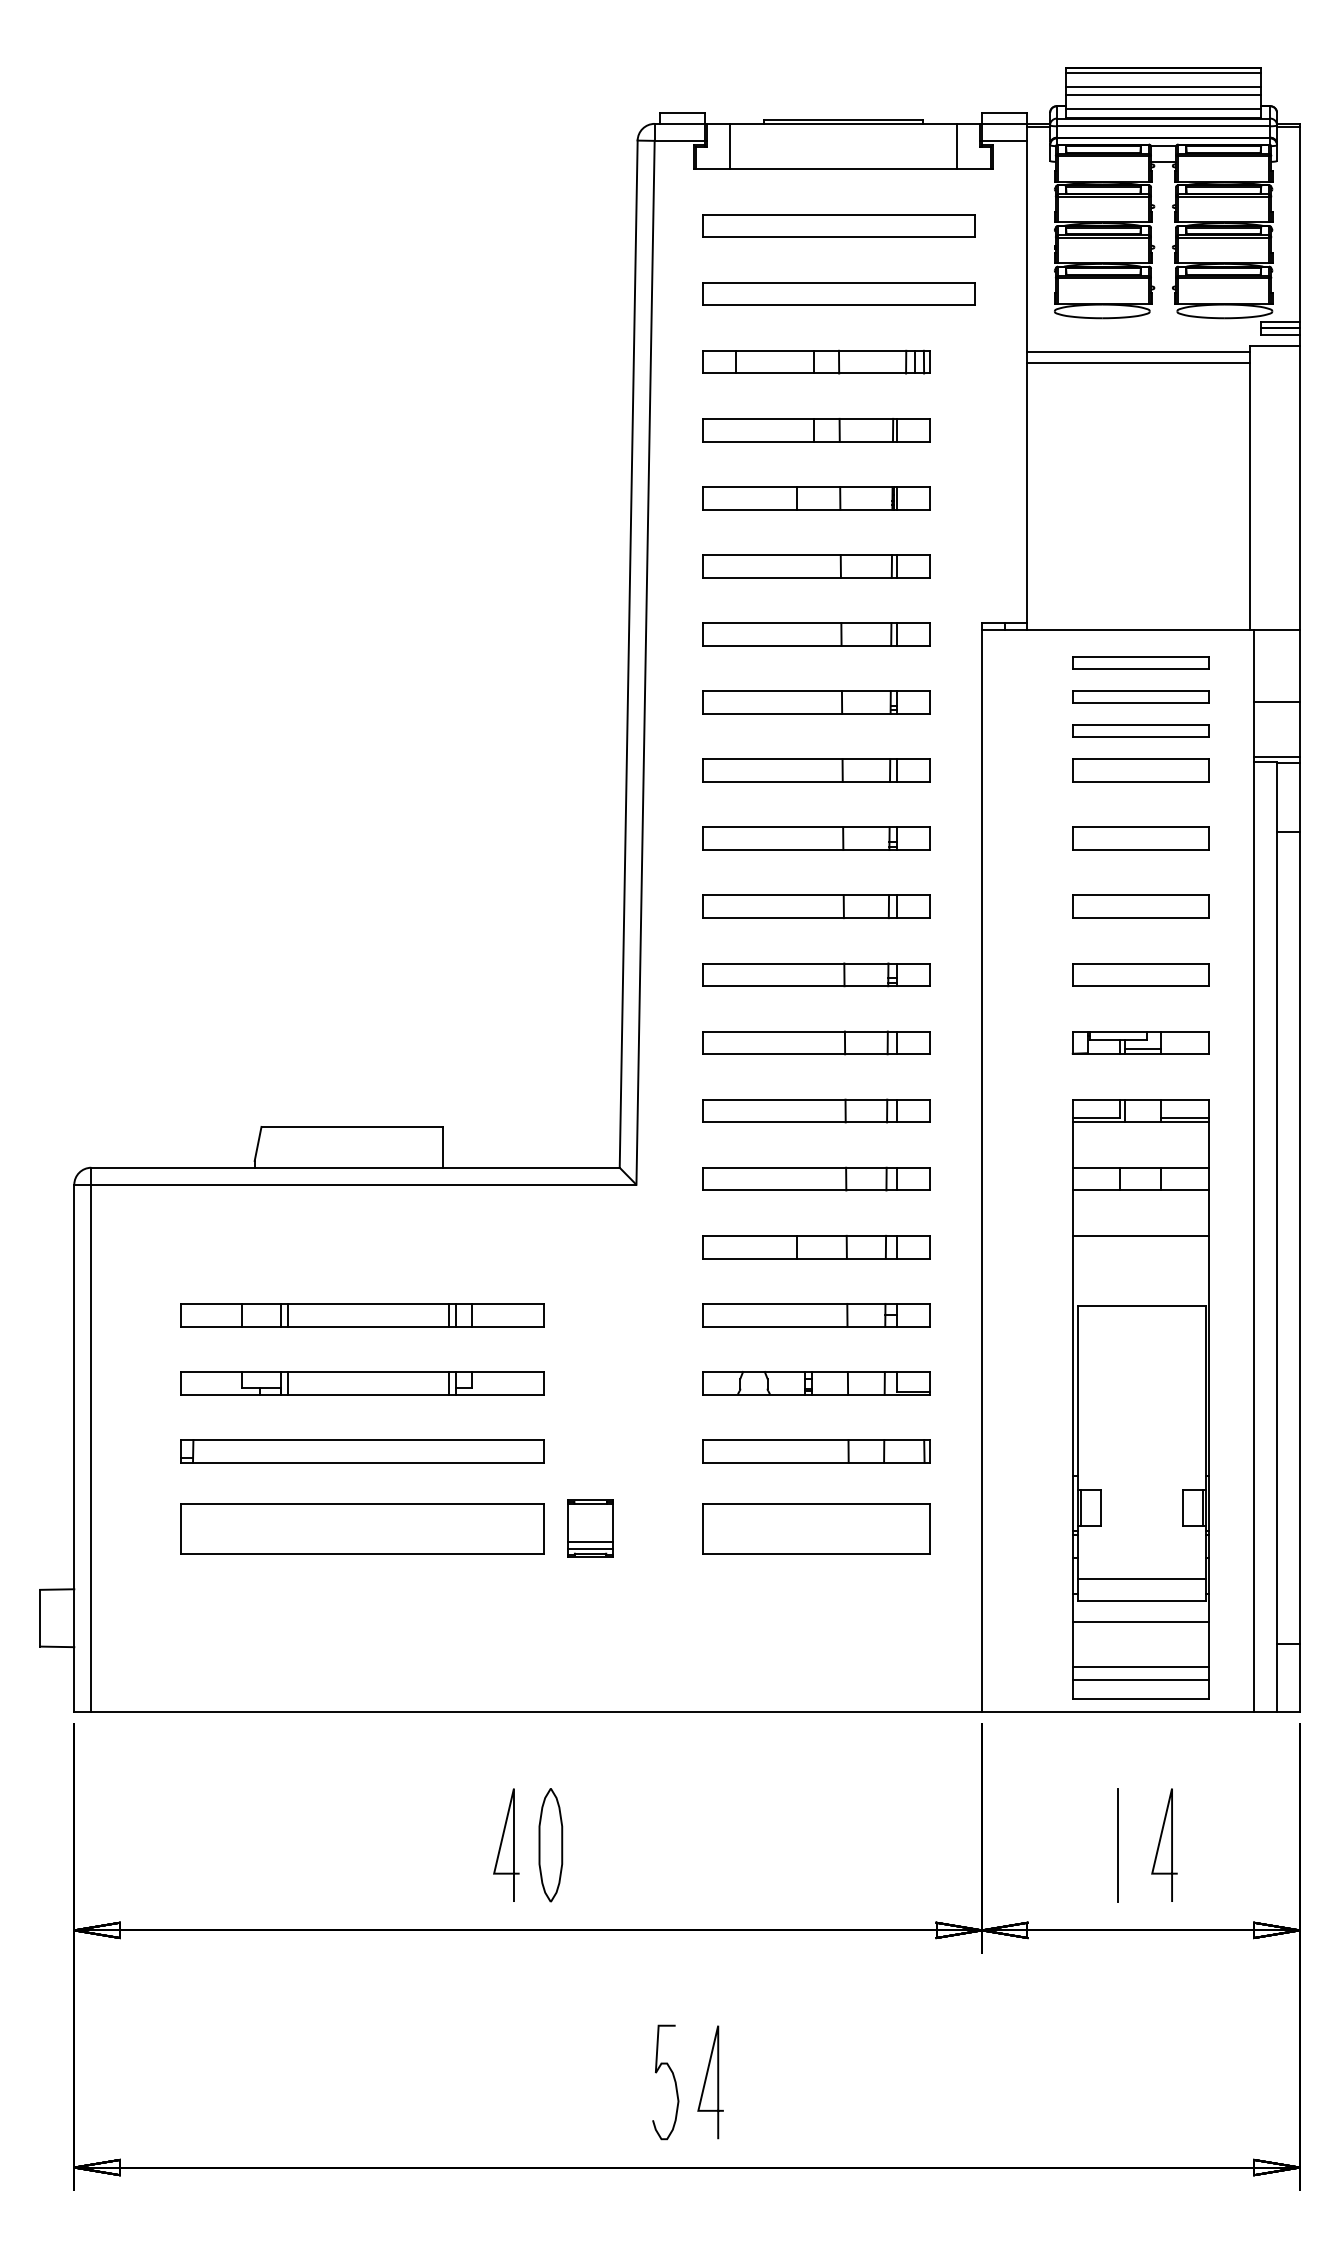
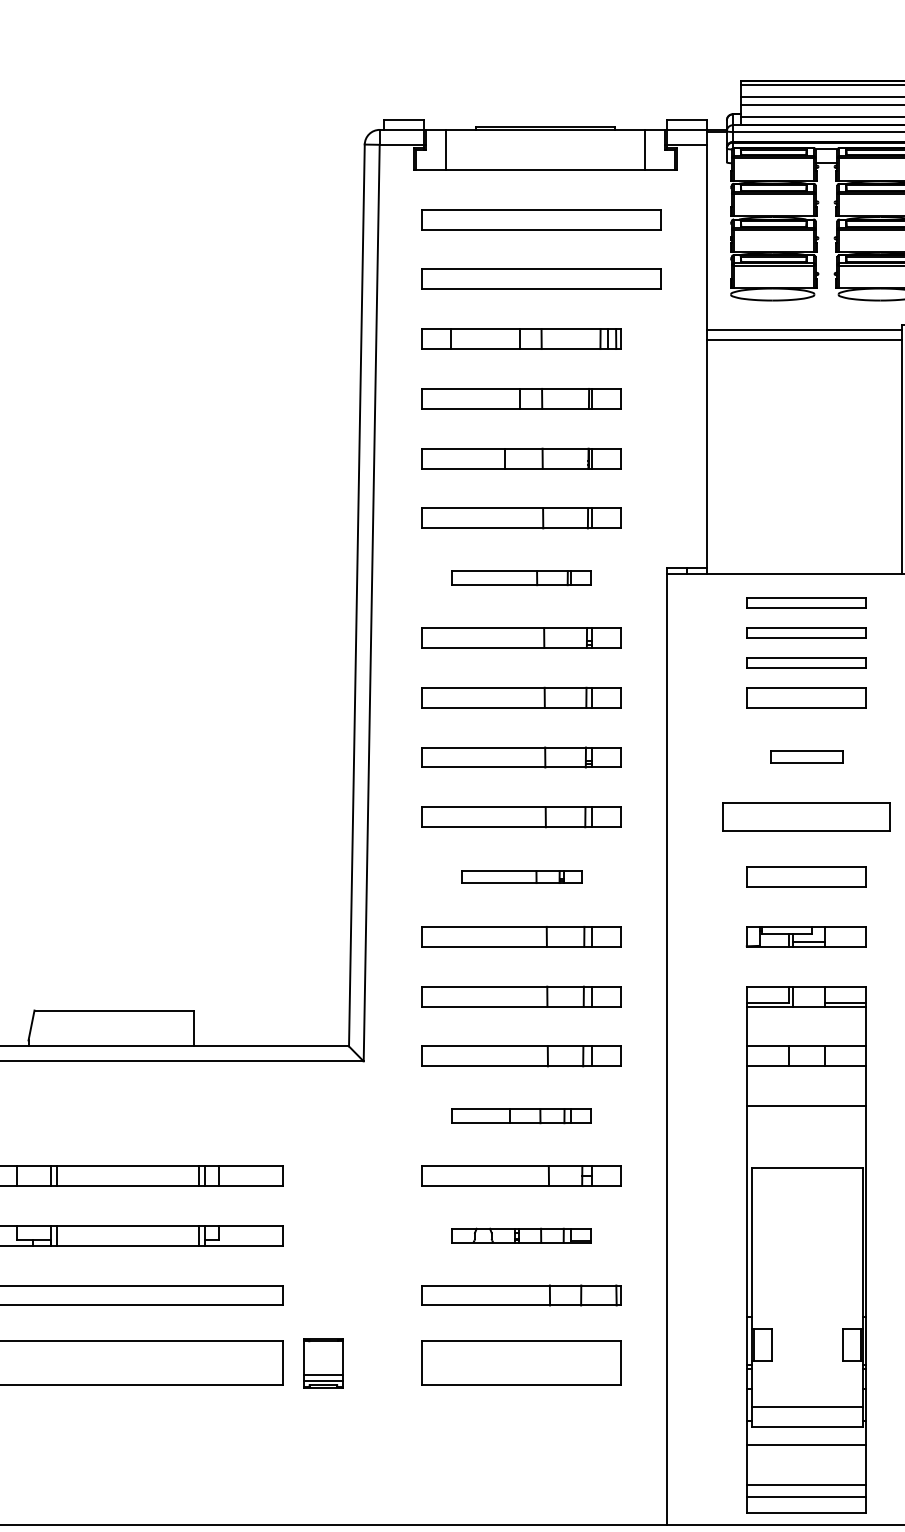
part: (816, 634) -> (521, 578), size x0.7
part: (1140, 838) -> (806, 757), size x0.6
part: (1140, 906) -> (806, 817), size x1.4
part: (816, 974) -> (521, 876), size x0.6
part: (816, 1247) -> (521, 1116), size x0.7
part: (816, 1383) -> (521, 1235), size x0.7

